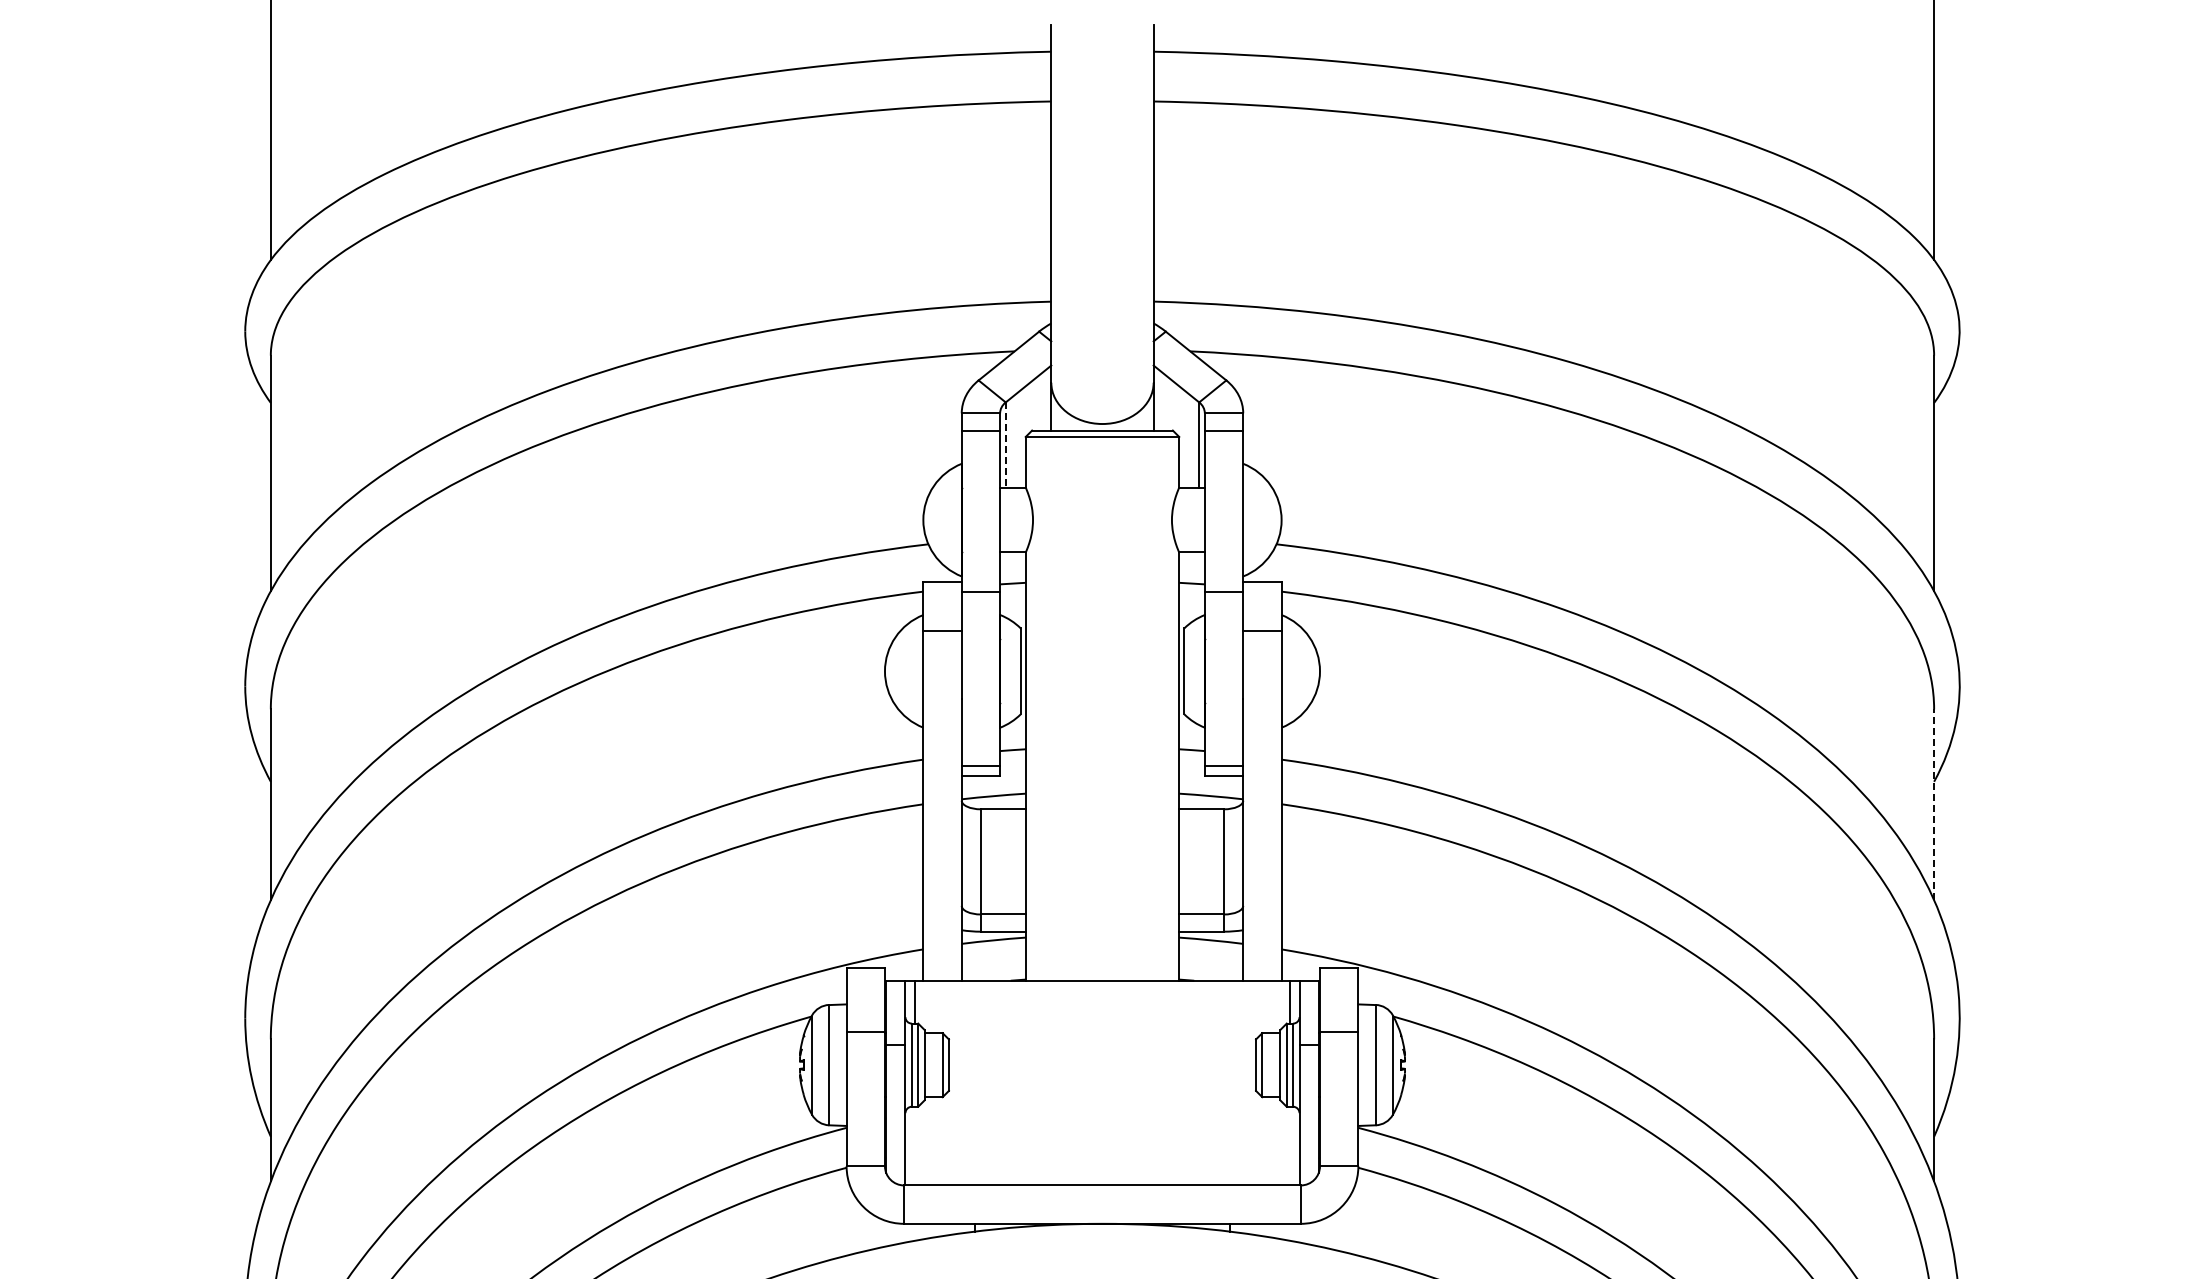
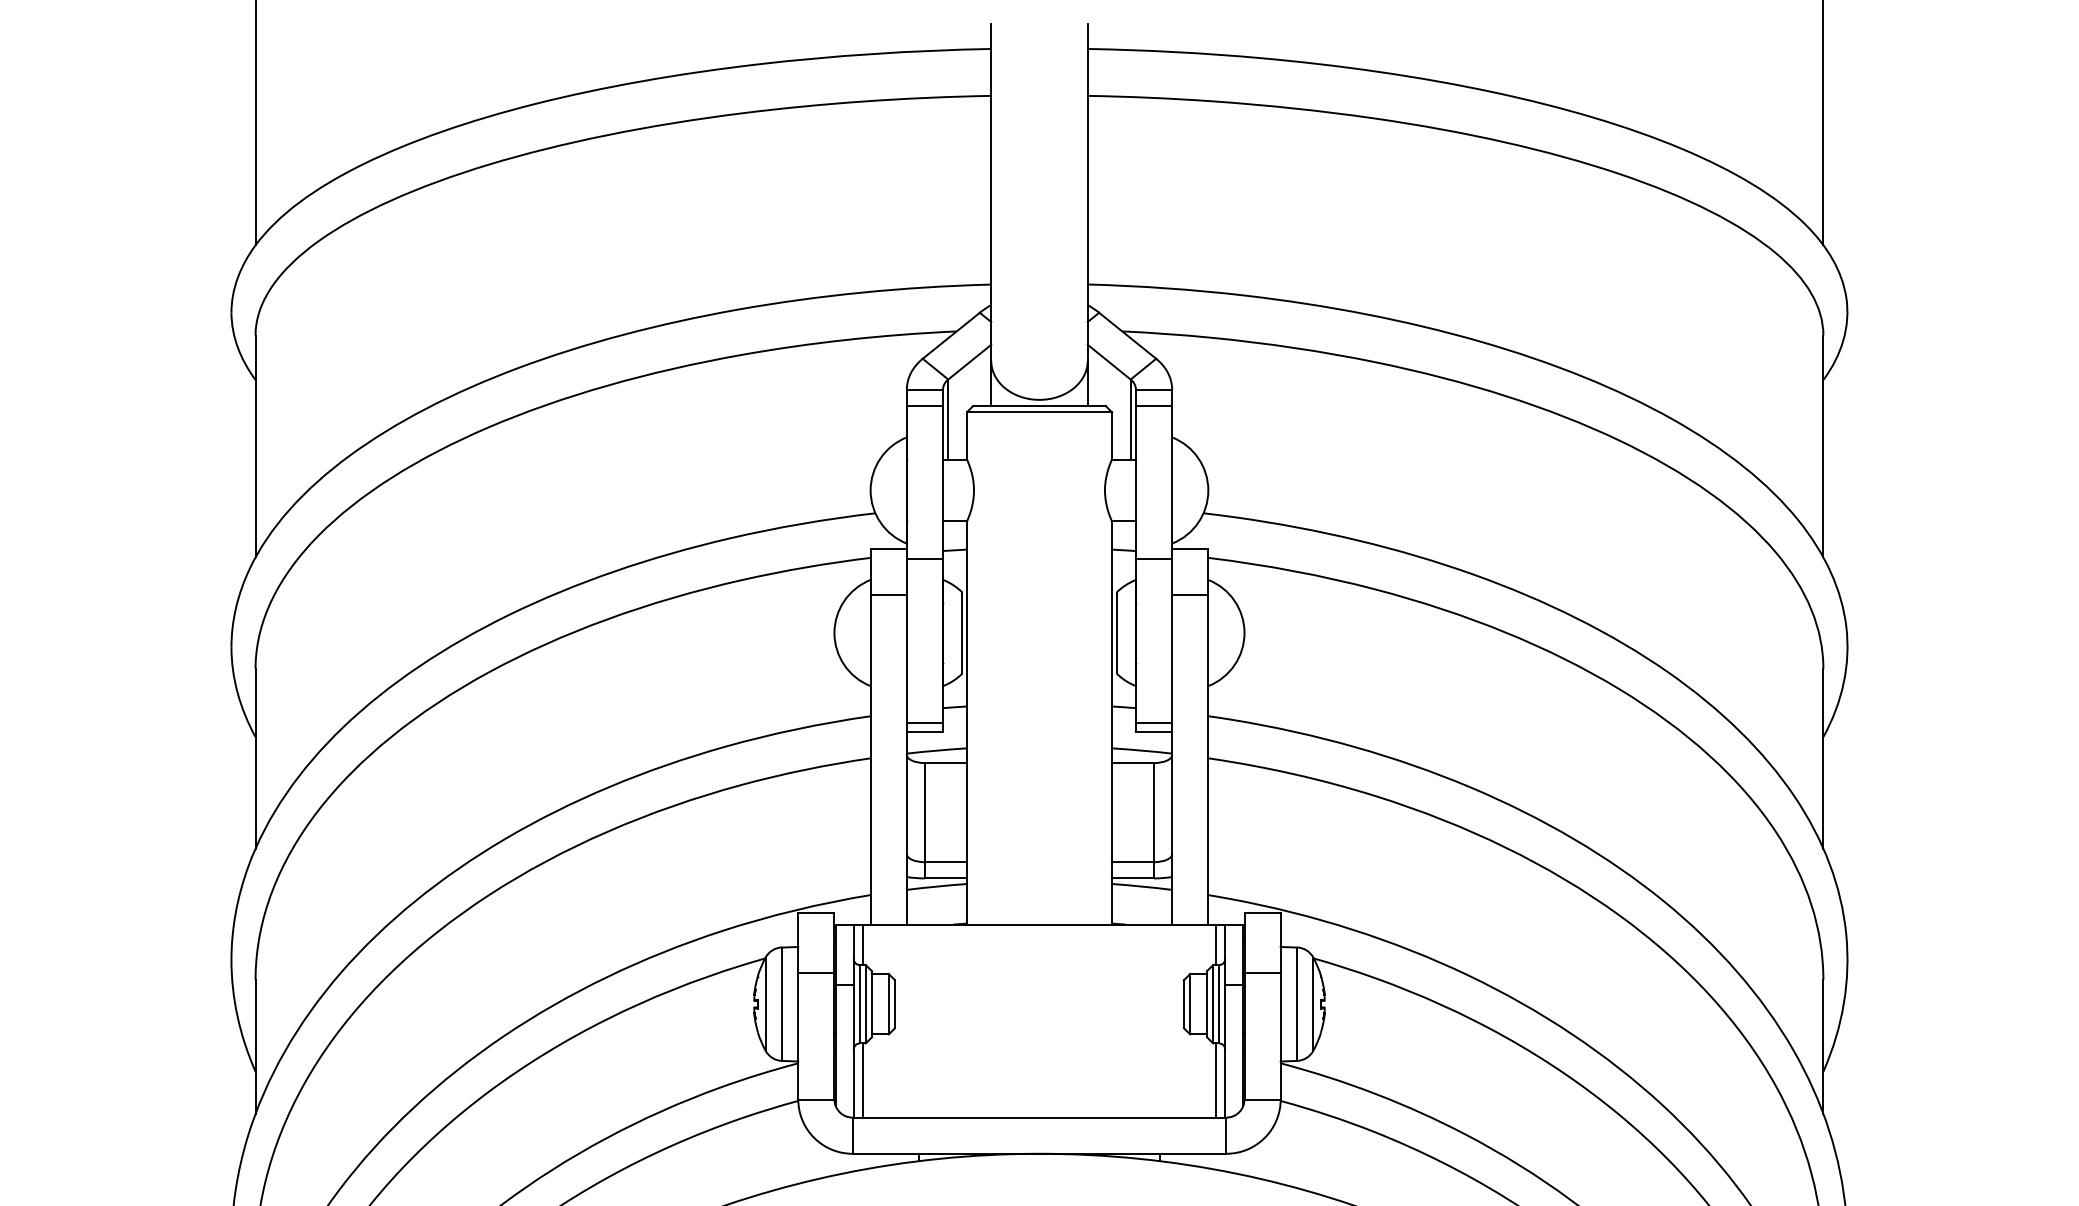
line: (1005, 445) -> (948, 420), dashed -> solid
line: (1934, 804) -> (1823, 758), dashed -> solid
line: (915, 1145) -> (863, 1079), added
line: (1289, 1145) -> (1215, 1079), added

